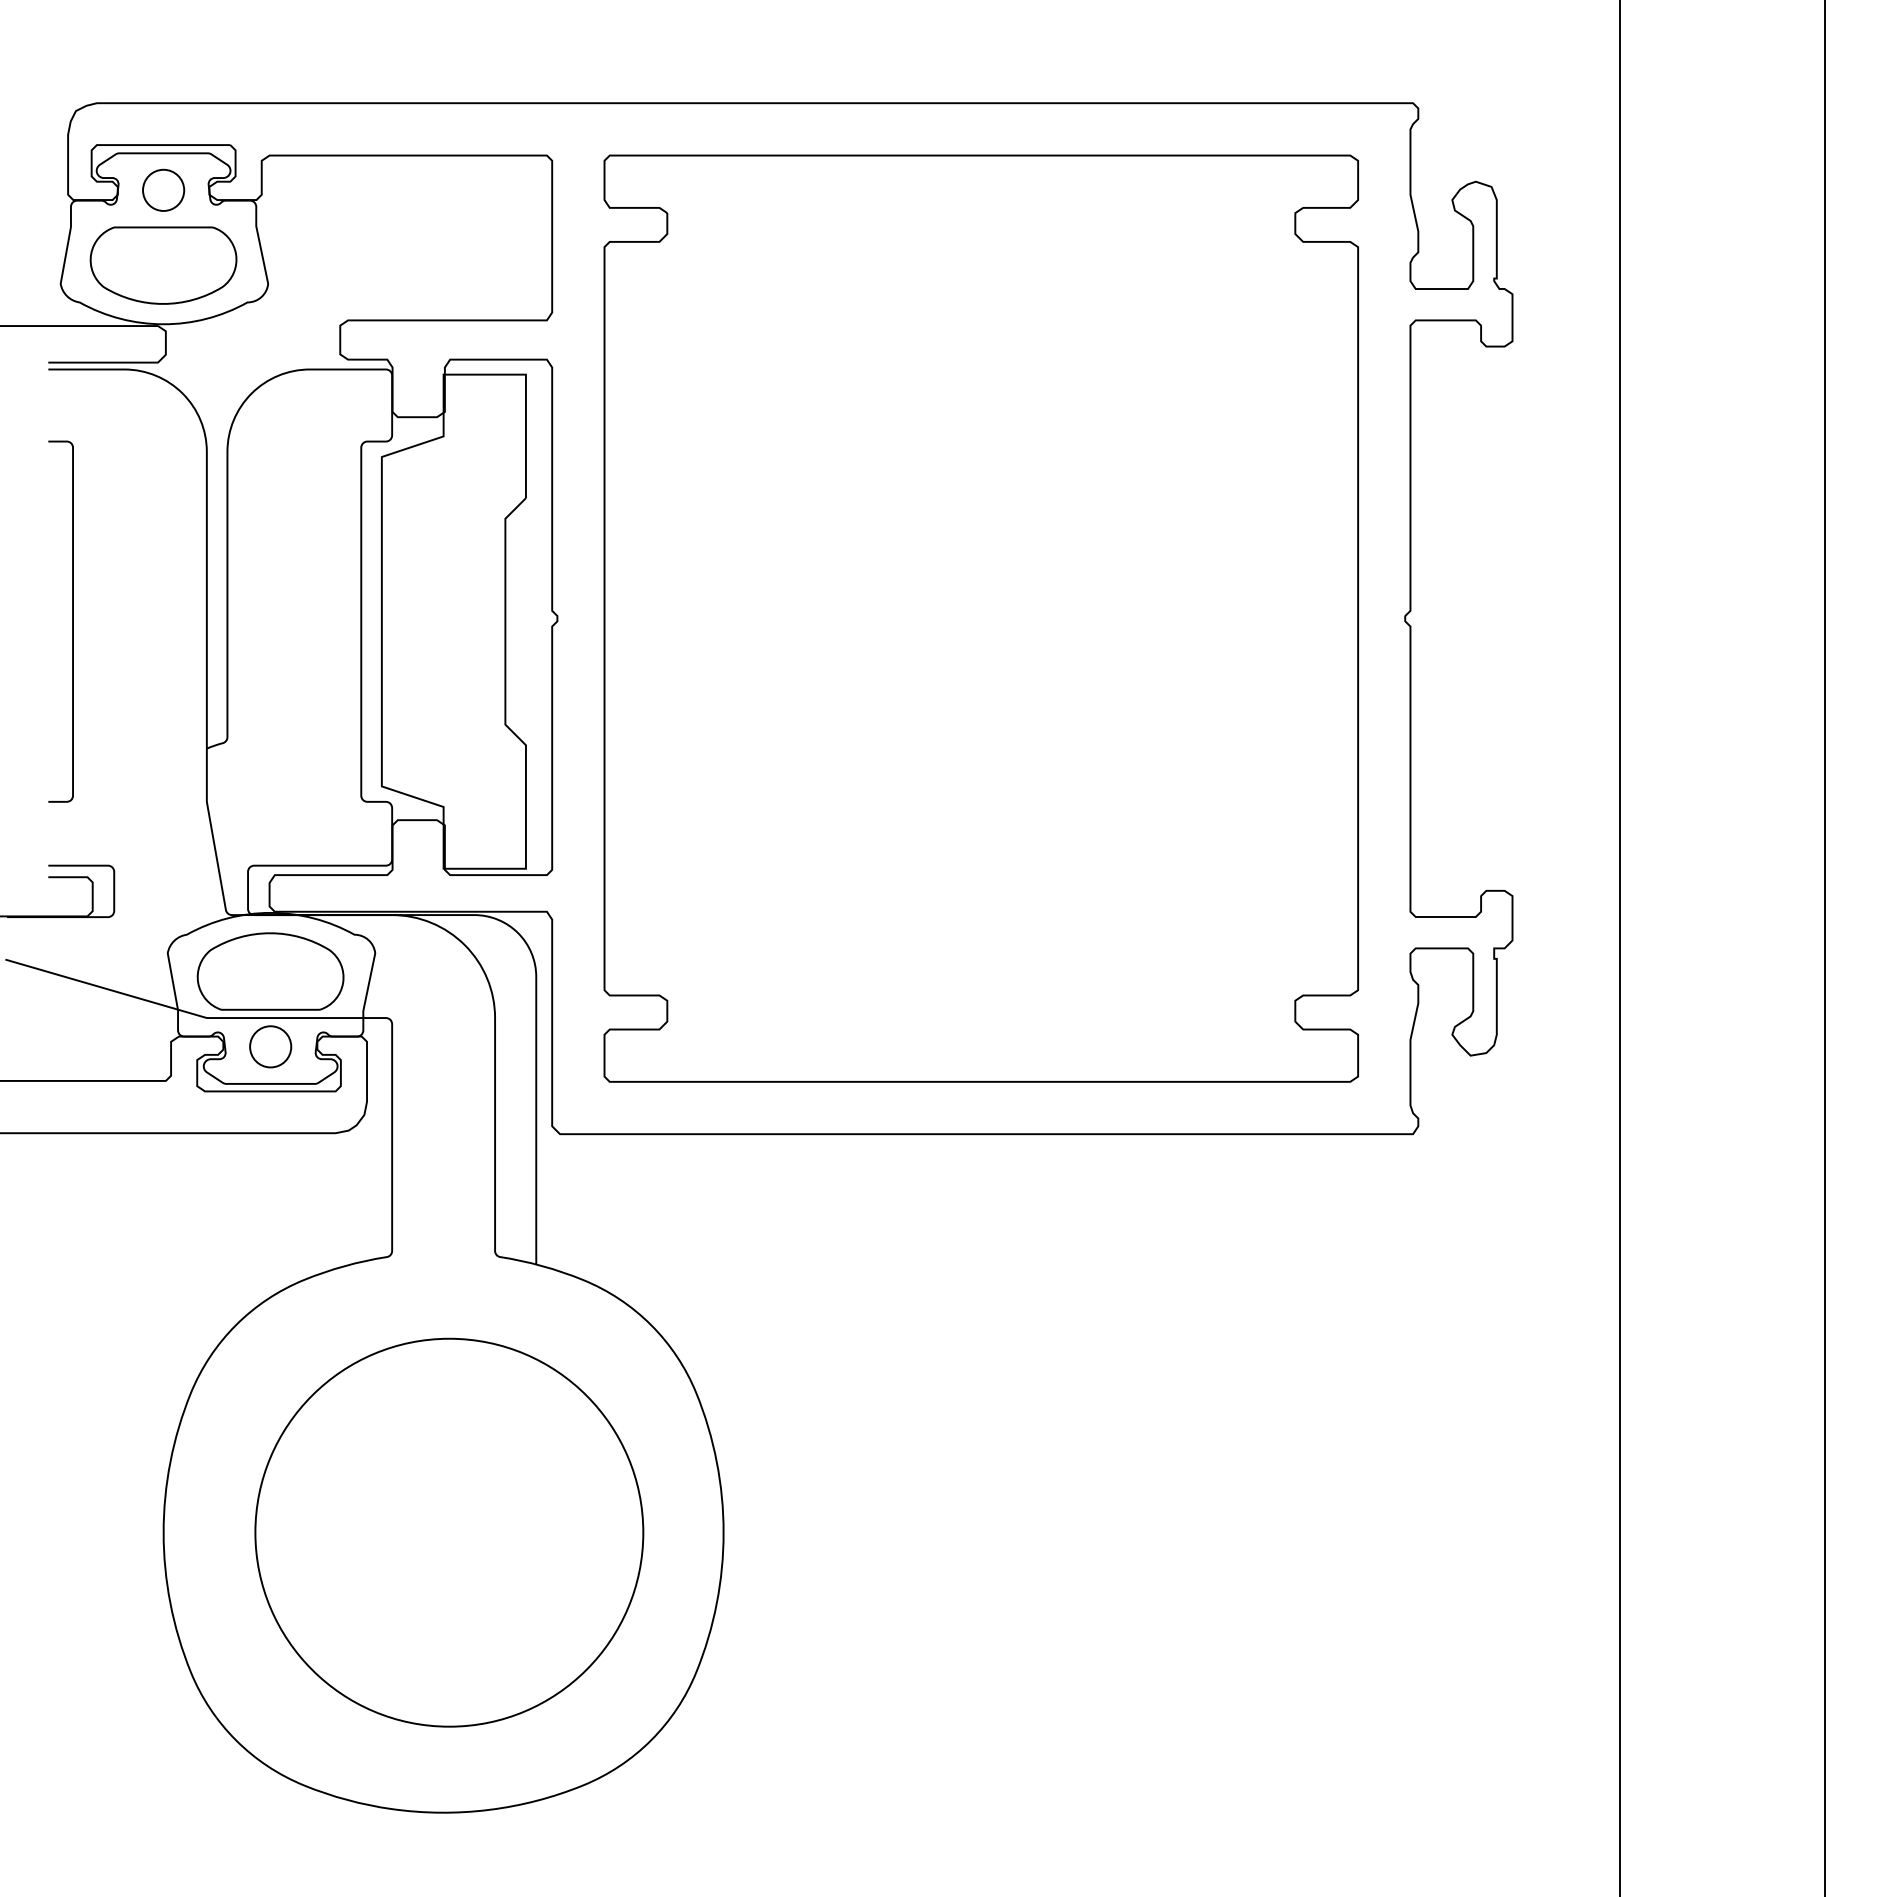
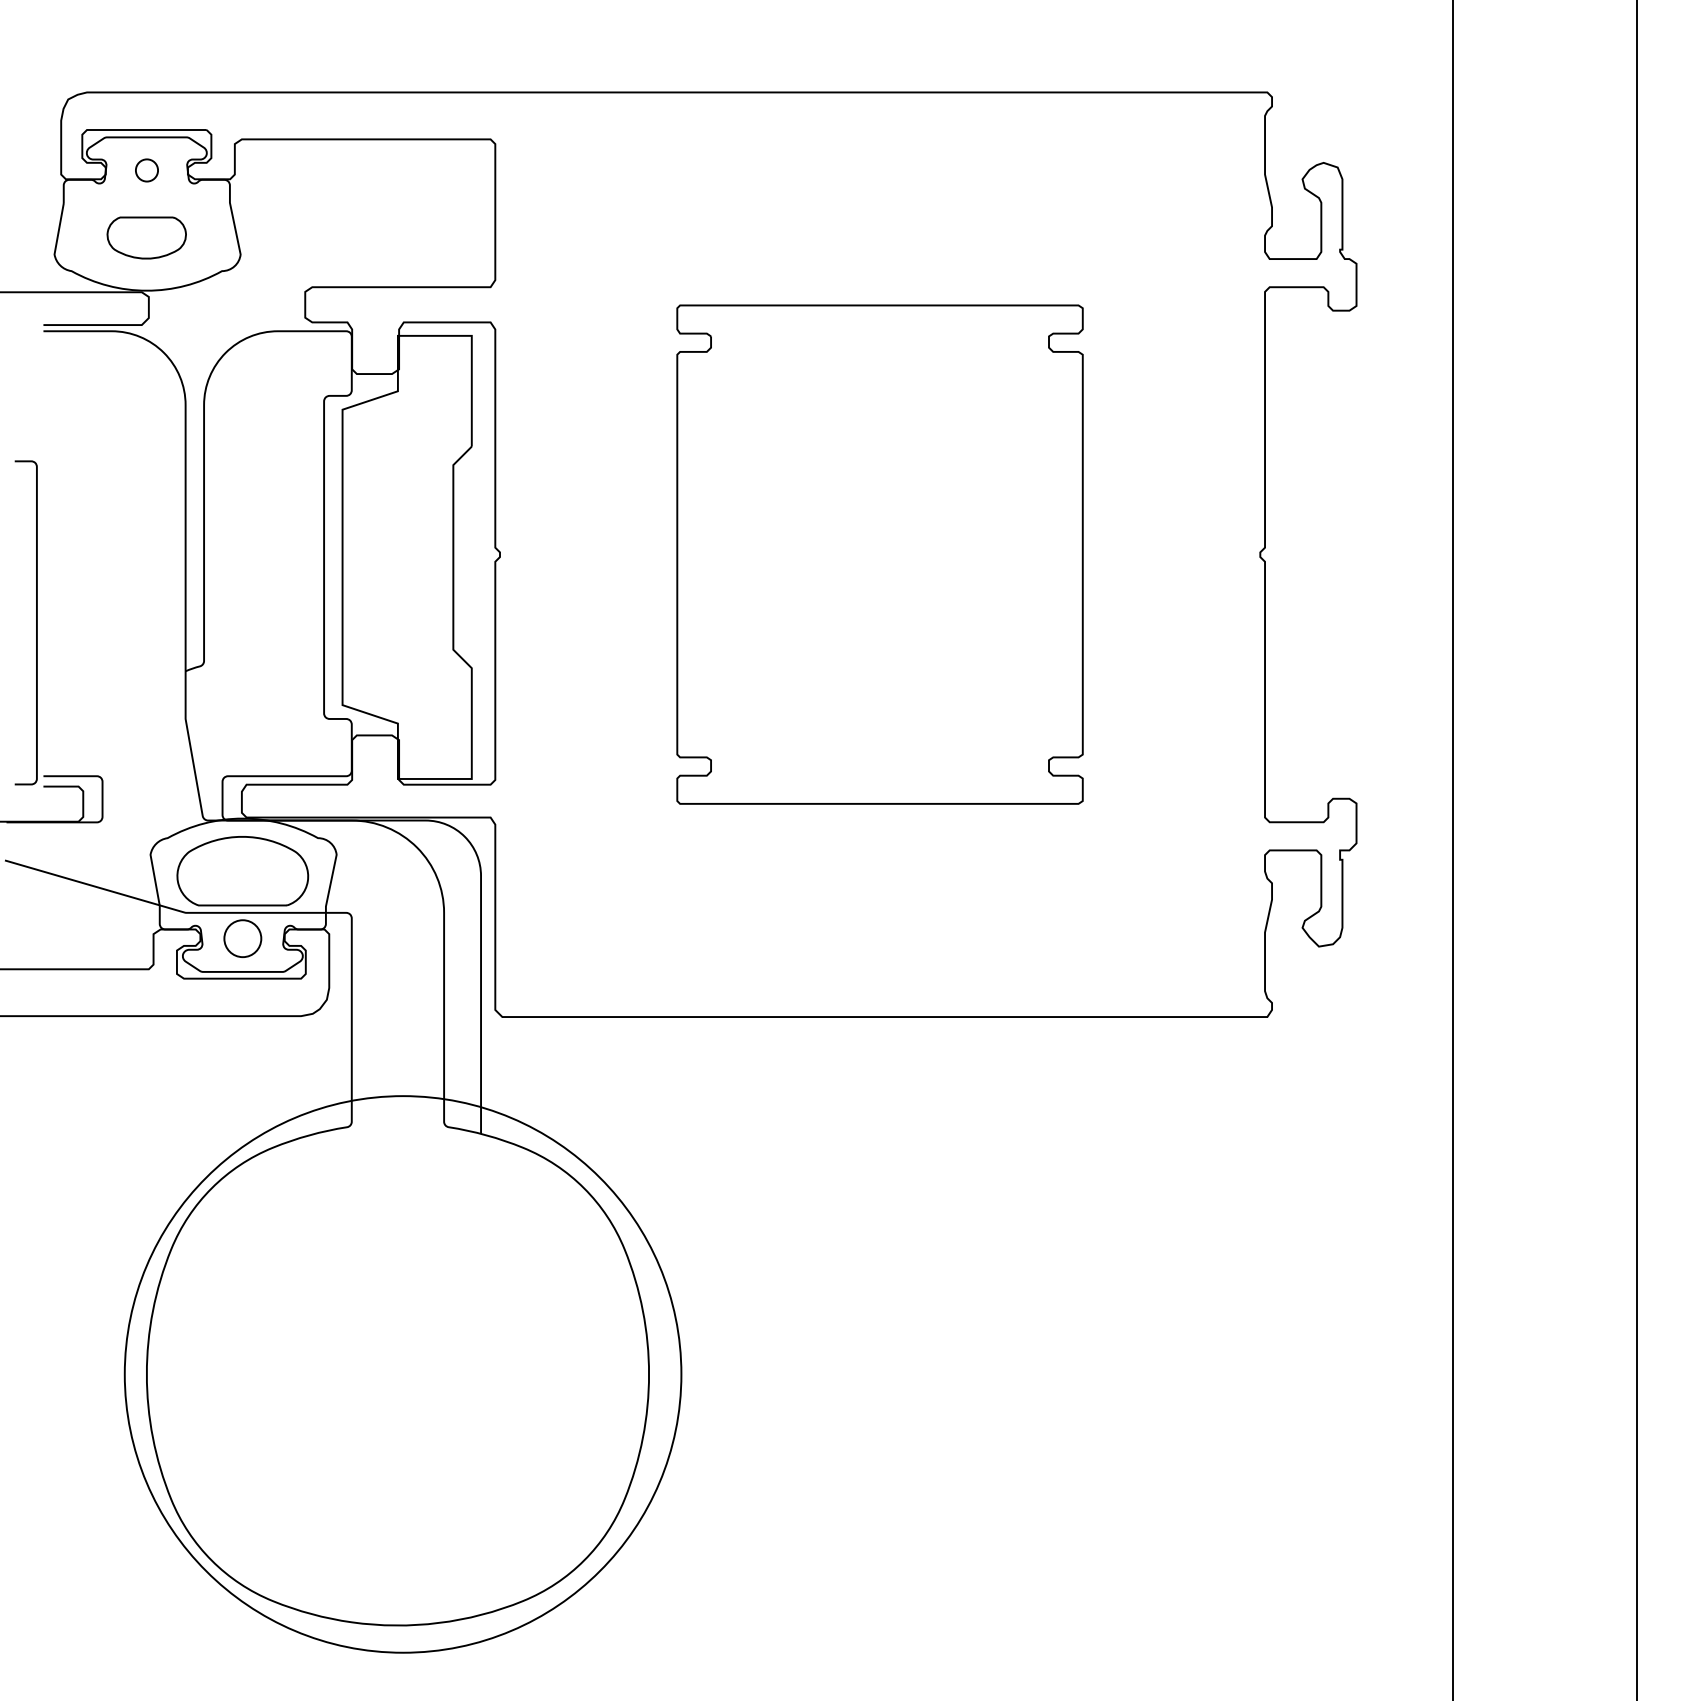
circle: (163, 189) -> (146, 169), size x0.6
part: (163, 265) -> (146, 237), size x0.6
part: (980, 618) -> (879, 554), size x0.6
curve: (72, 621) -> (36, 622), moved
circle: (449, 1532) -> (403, 1374), size x1.6

